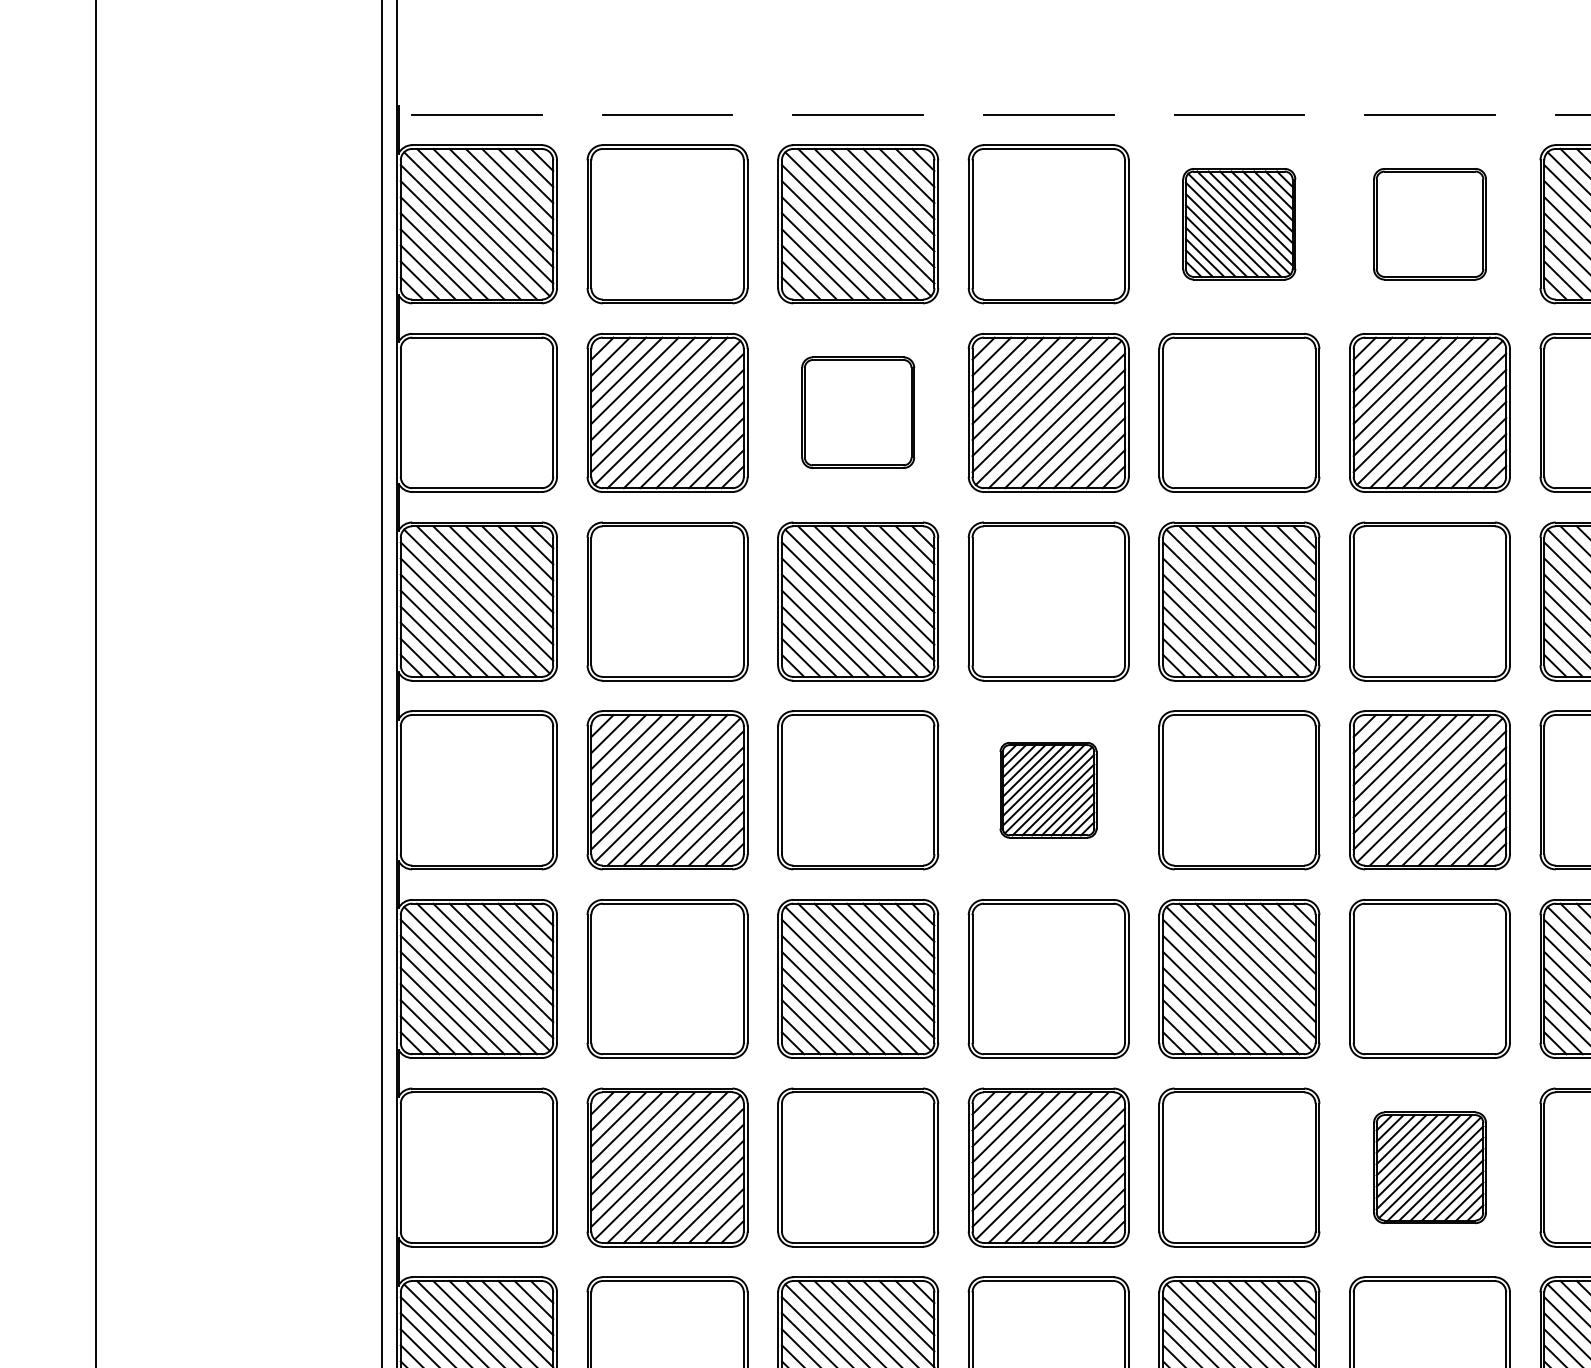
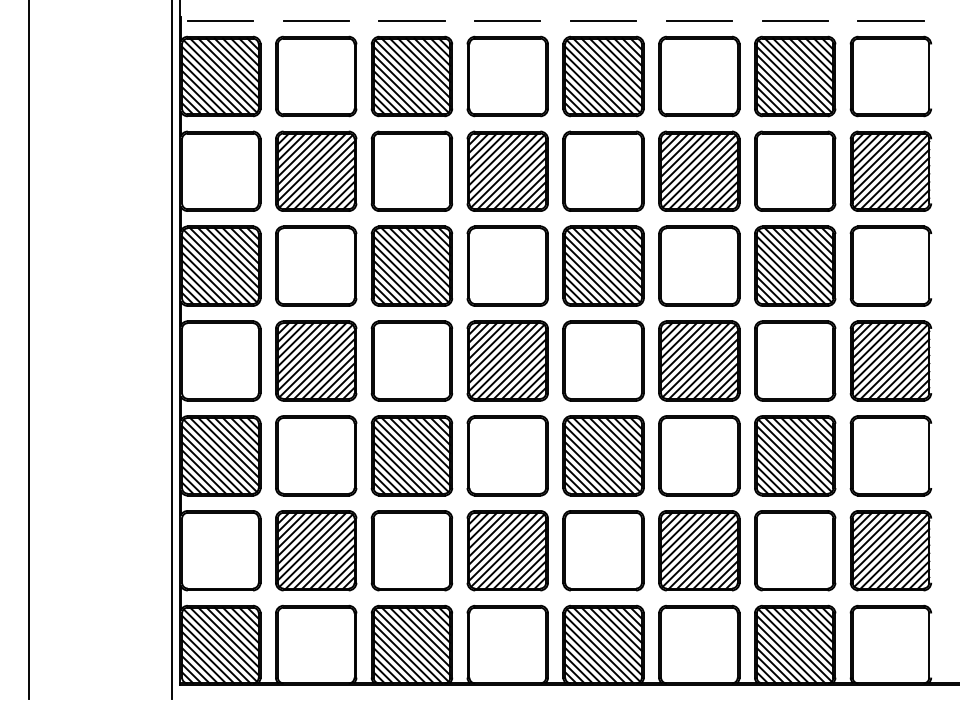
part: (1239, 224) -> (603, 76), size x1.43
part: (1430, 224) -> (699, 76), size x1.43
part: (857, 411) -> (411, 170), size x1.43
part: (1048, 789) -> (507, 360), size x1.67
part: (1430, 1167) -> (699, 550), size x1.43

